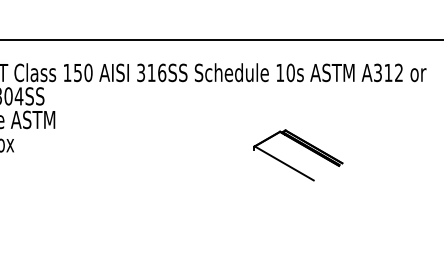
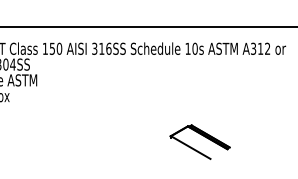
part: (300, 145) -> (201, 135), moved

